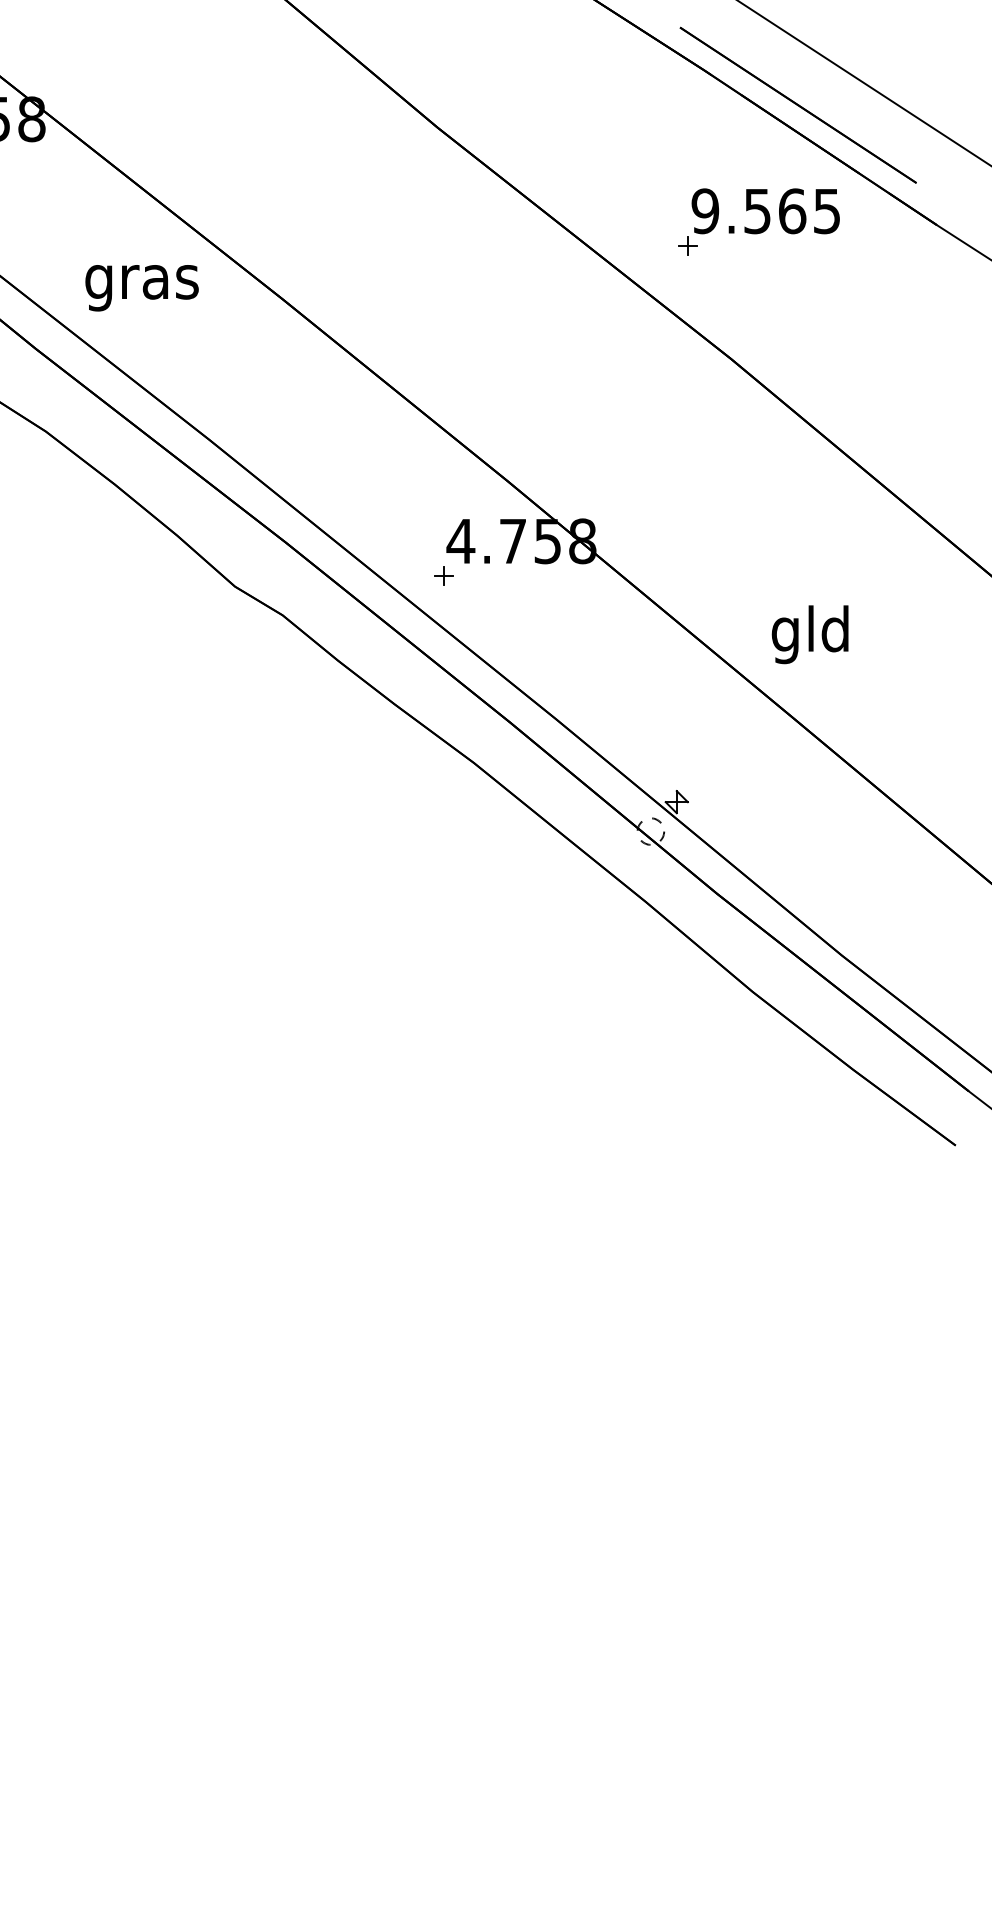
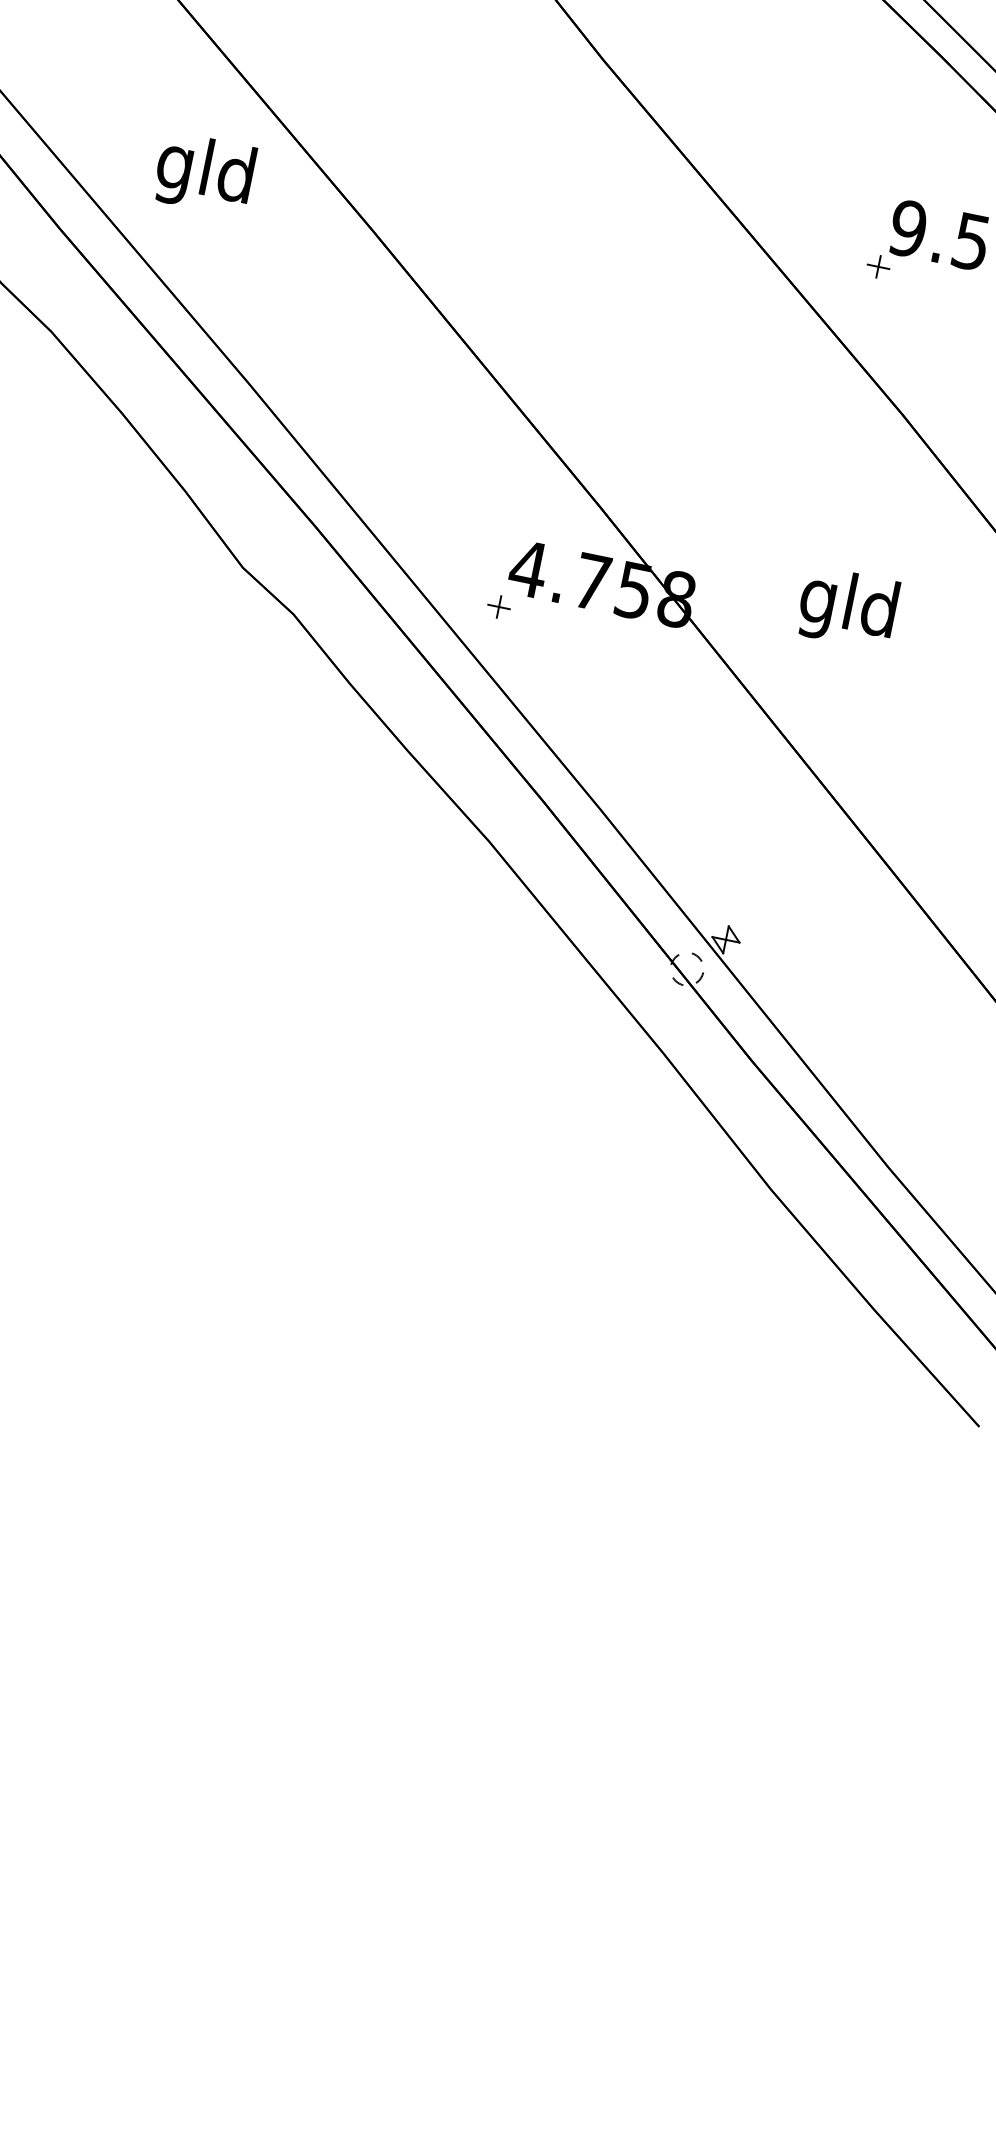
text: (141, 281) -> (205, 173), gras -> gld
text: (809, 634) -> (846, 607), moved

